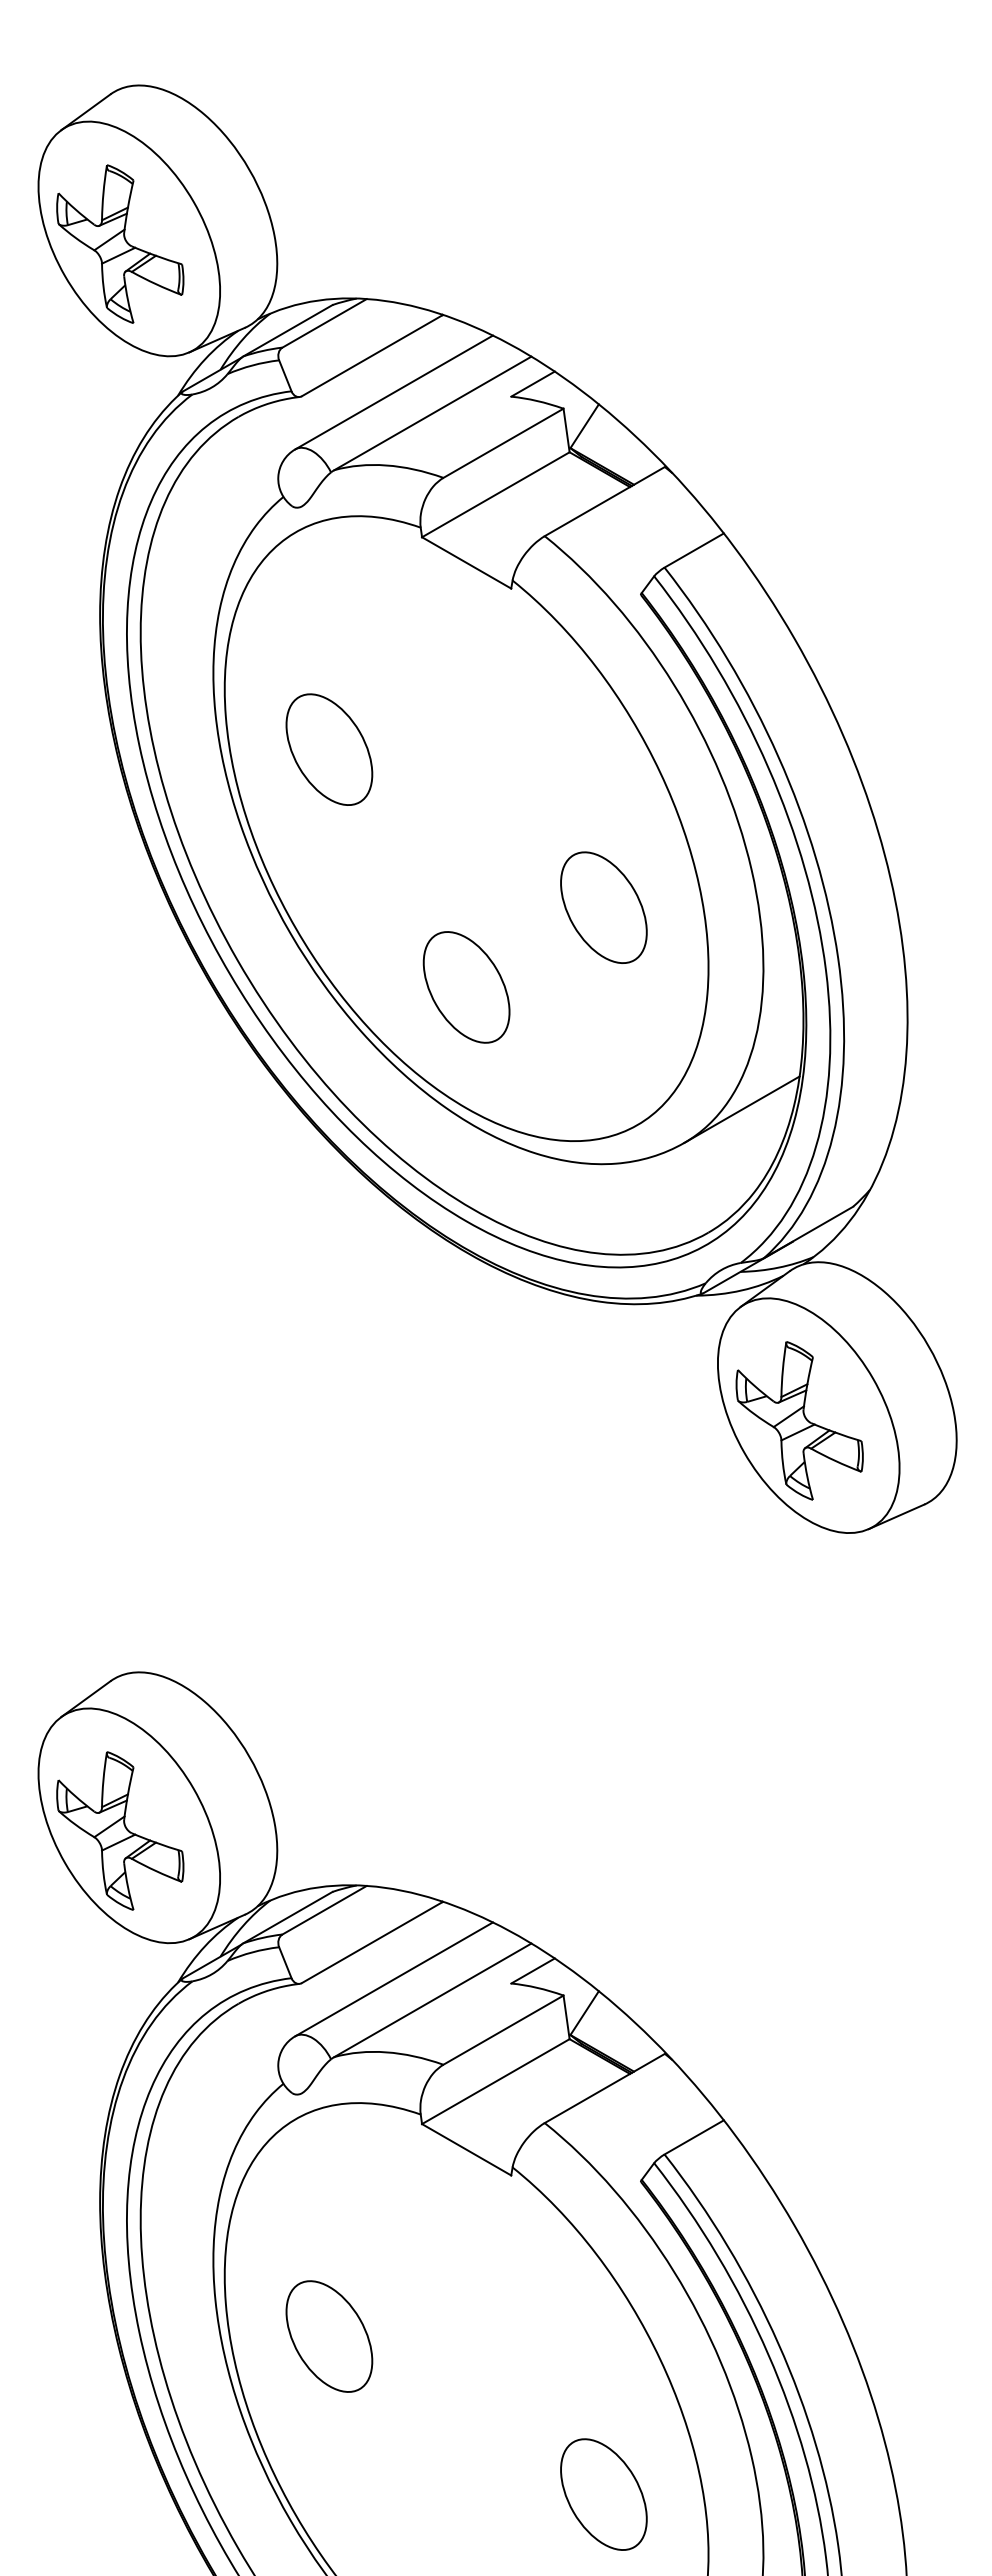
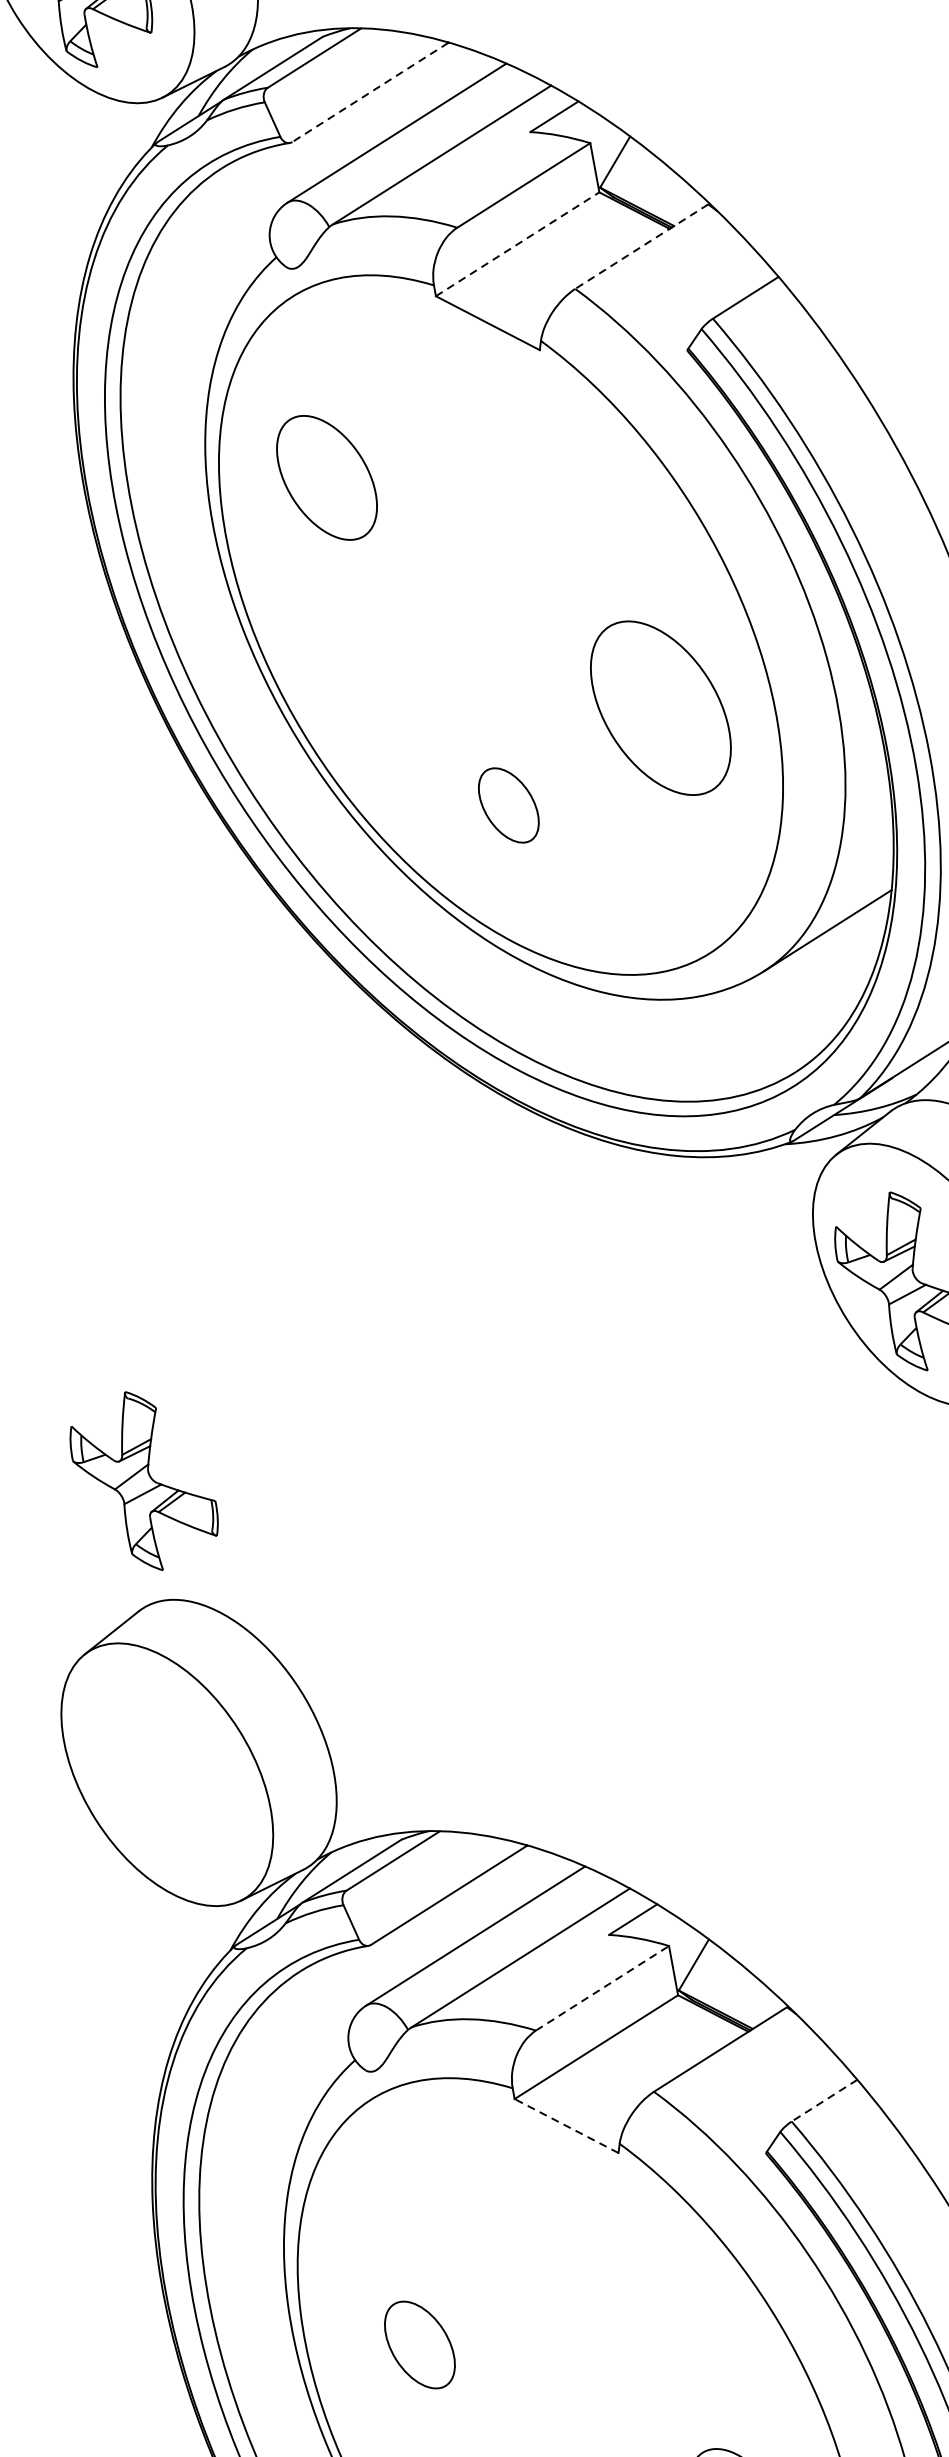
line: (371, 355) -> (369, 92), solid -> dashed
line: (496, 494) -> (518, 243), solid -> dashed
line: (604, 501) -> (641, 246), solid -> dashed
part: (329, 749) -> (327, 477), moved
part: (603, 907) -> (660, 707), size x1.4
part: (466, 987) -> (508, 805), size x0.6
part: (120, 1830) -> (144, 1480), moved
line: (503, 2029) -> (602, 1987), solid -> dashed
line: (693, 2137) -> (823, 2100), solid -> dashed
line: (466, 2149) -> (566, 2125), solid -> dashed
part: (329, 2336) -> (420, 2344), size x0.7

